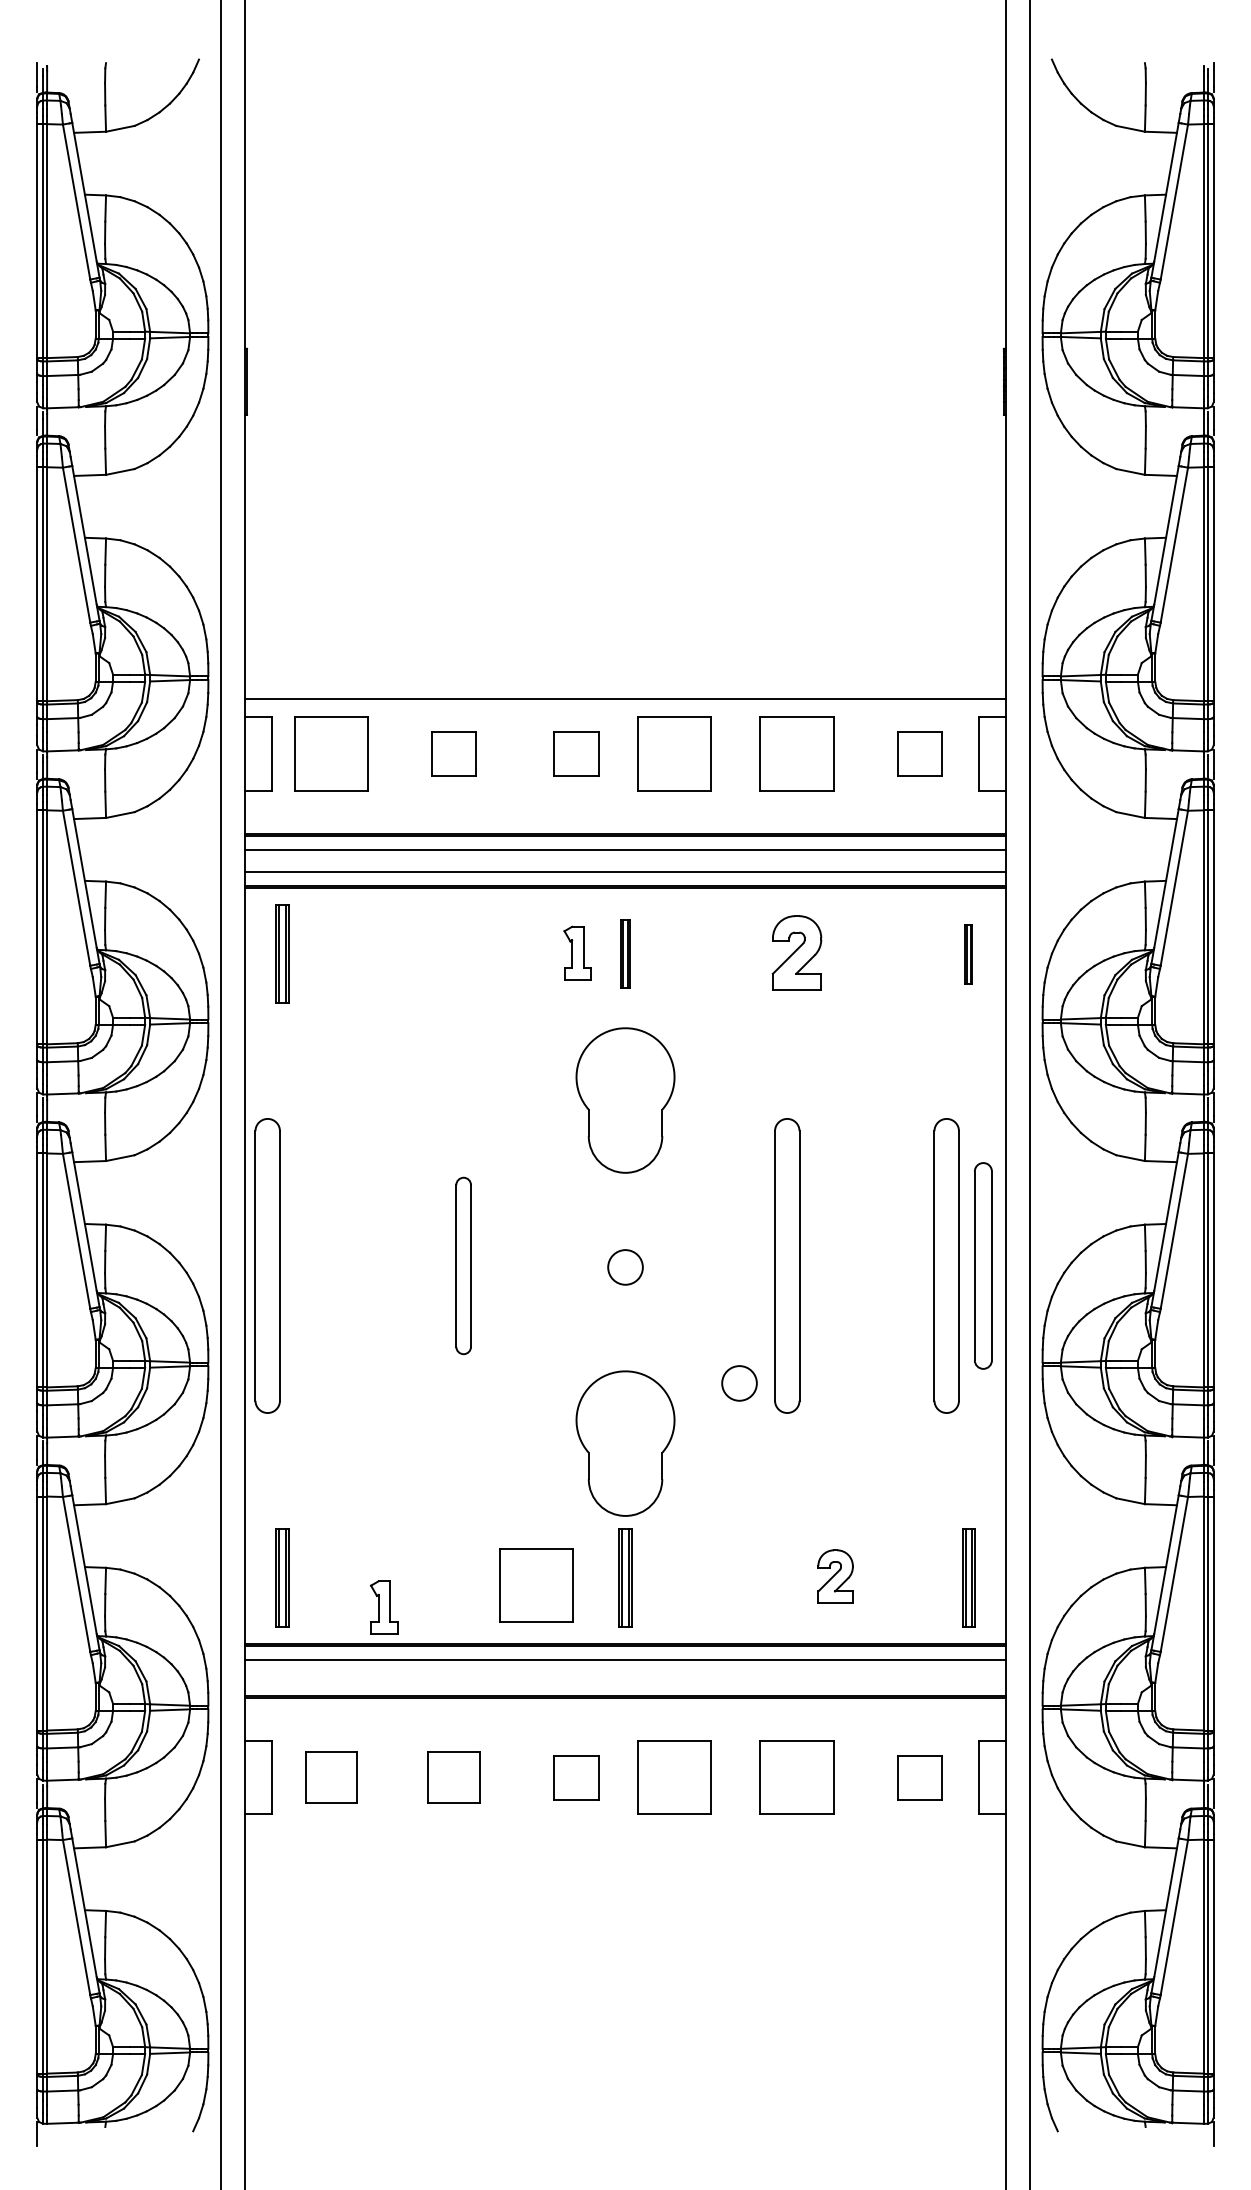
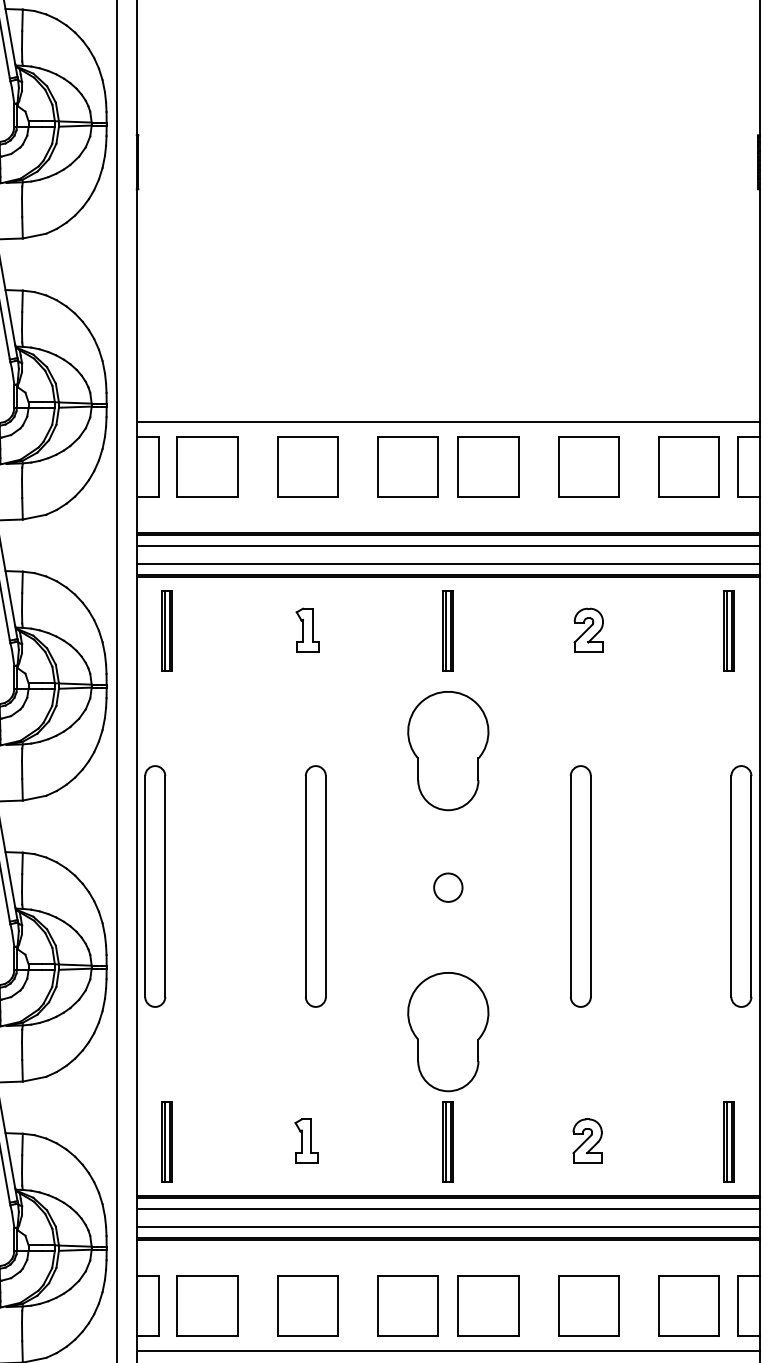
part: (453, 753) -> (307, 466), size x1.67
part: (576, 753) -> (408, 466), size x1.67
part: (919, 753) -> (689, 466), size x1.67
part: (577, 952) -> (307, 629), moved
part: (625, 953) -> (448, 630), size x1.43
part: (796, 953) -> (588, 630), size x0.71
part: (968, 953) -> (729, 630), size x1.67
part: (463, 1265) -> (315, 886), size x1.67
part: (946, 1265) -> (711, 886), removed
part: (983, 1265) -> (741, 886), size x1.43
circle: (739, 1383) -> (541, 982), removed
part: (835, 1576) -> (587, 1140), moved
part: (536, 1585) -> (375, 1148), removed
part: (383, 1607) -> (305, 1140), moved
line: (625, 1682) -> (448, 1227), added
part: (331, 1777) -> (207, 1305), size x1.43
part: (453, 1777) -> (307, 1305), size x1.43
part: (576, 1777) -> (408, 1305), size x1.67
part: (919, 1777) -> (689, 1305), size x1.67
line: (625, 1832) -> (448, 1350), added

